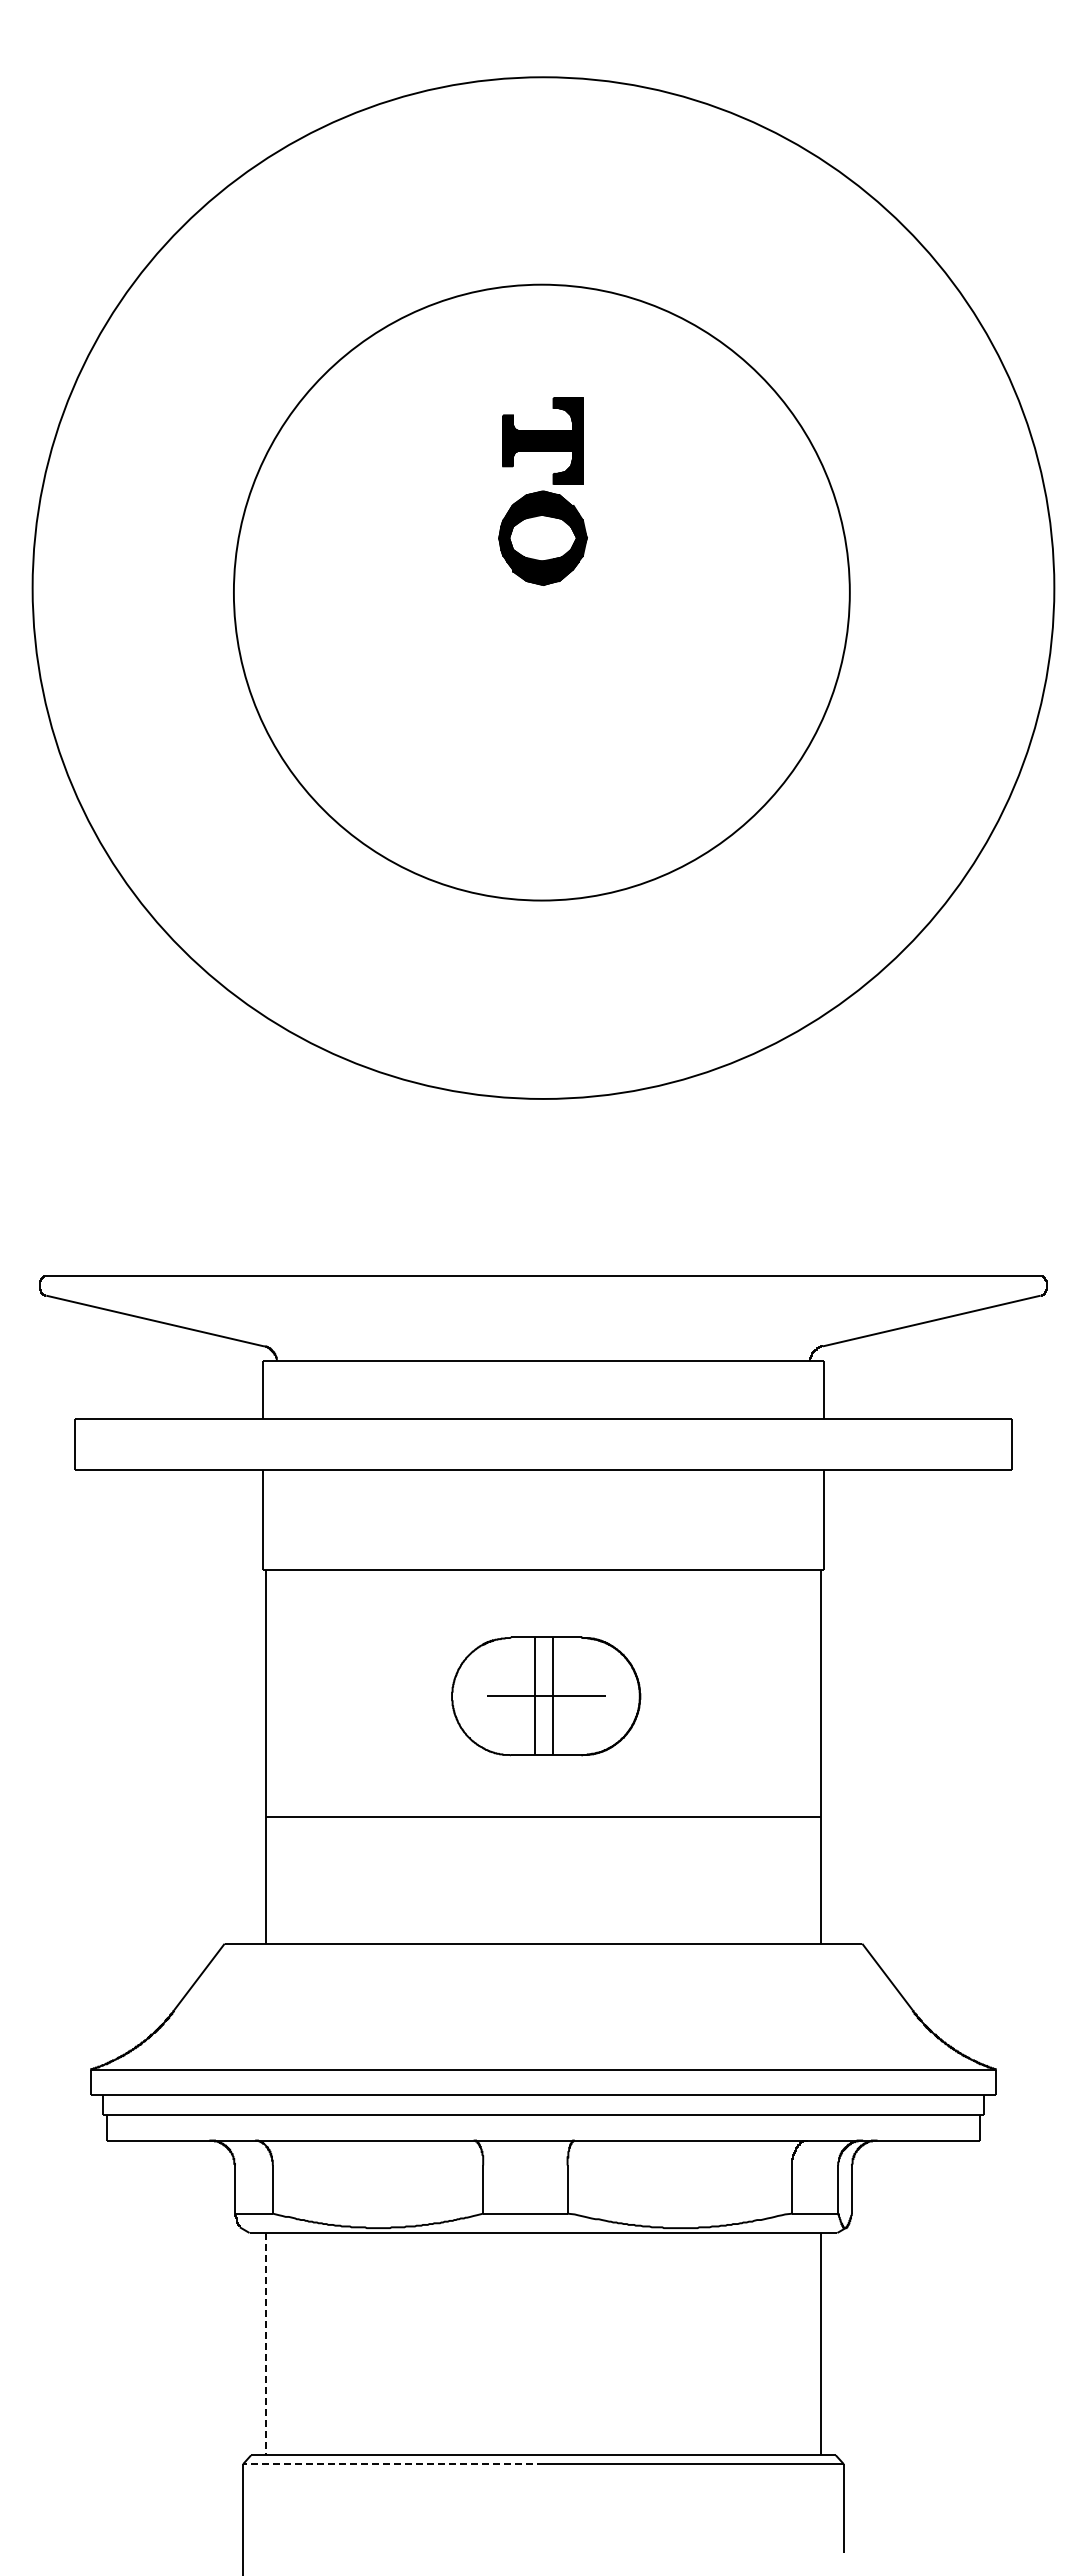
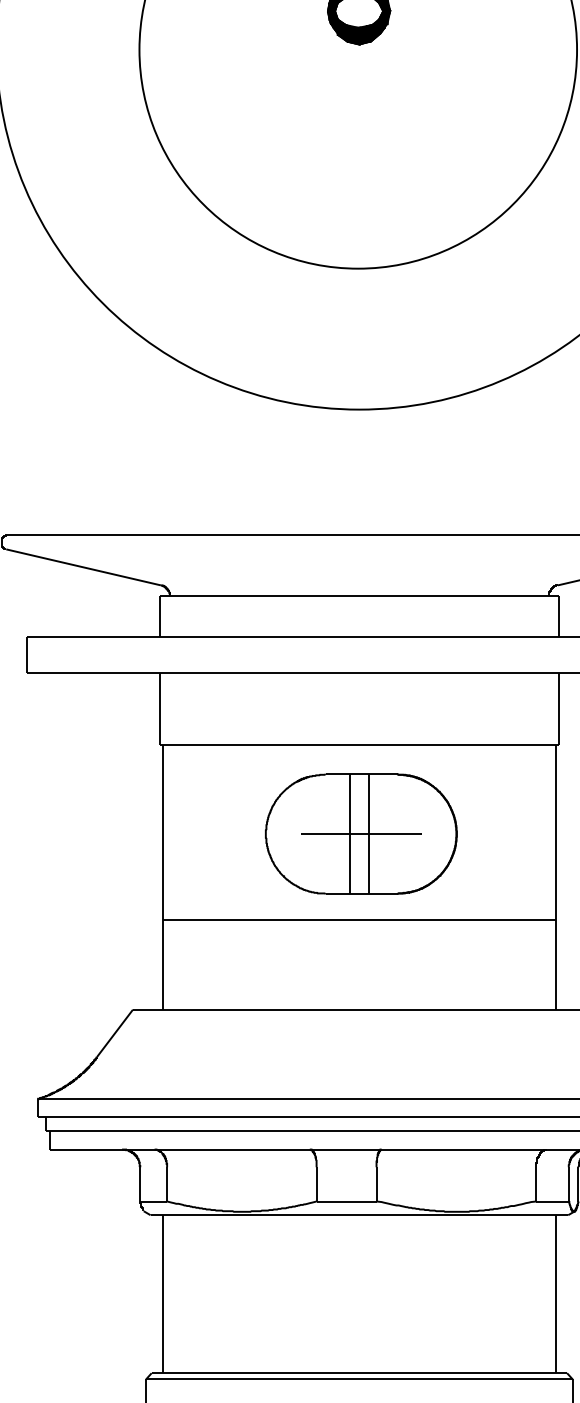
part: (545, 1696) -> (360, 834), size x1.43
line: (266, 2344) -> (162, 1294), dashed -> solid
line: (392, 2464) -> (252, 1379), dashed -> solid

